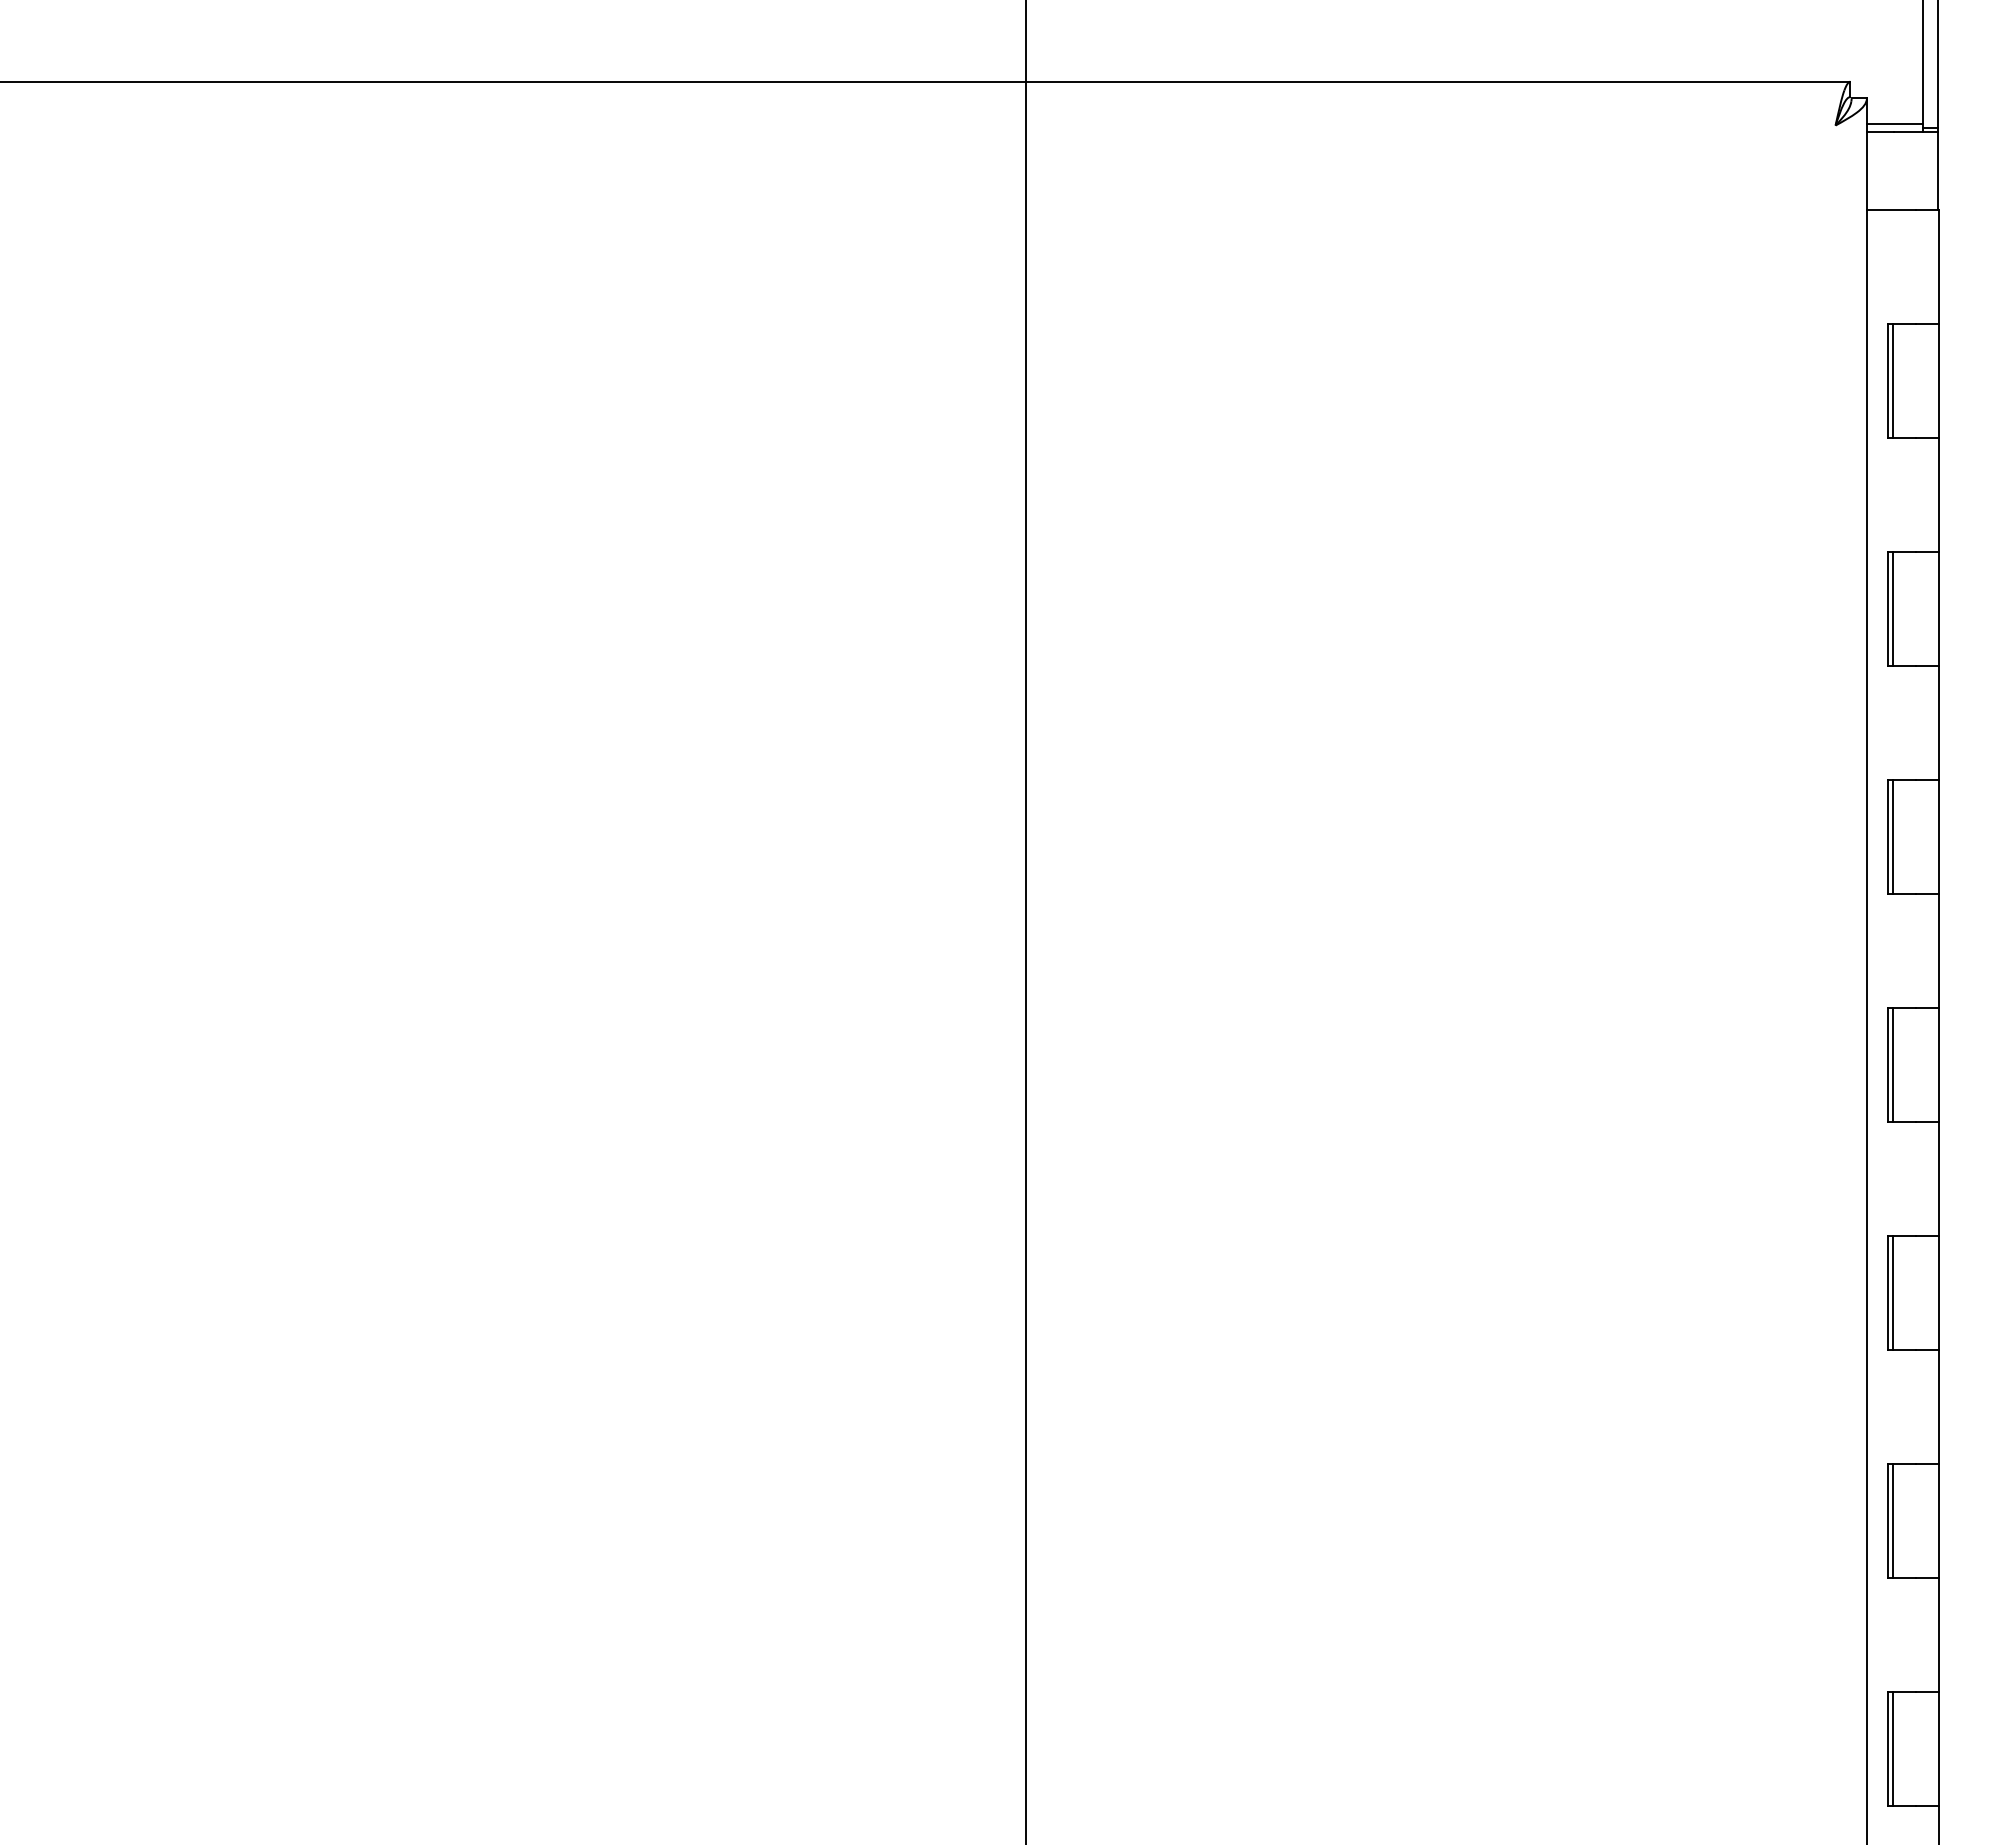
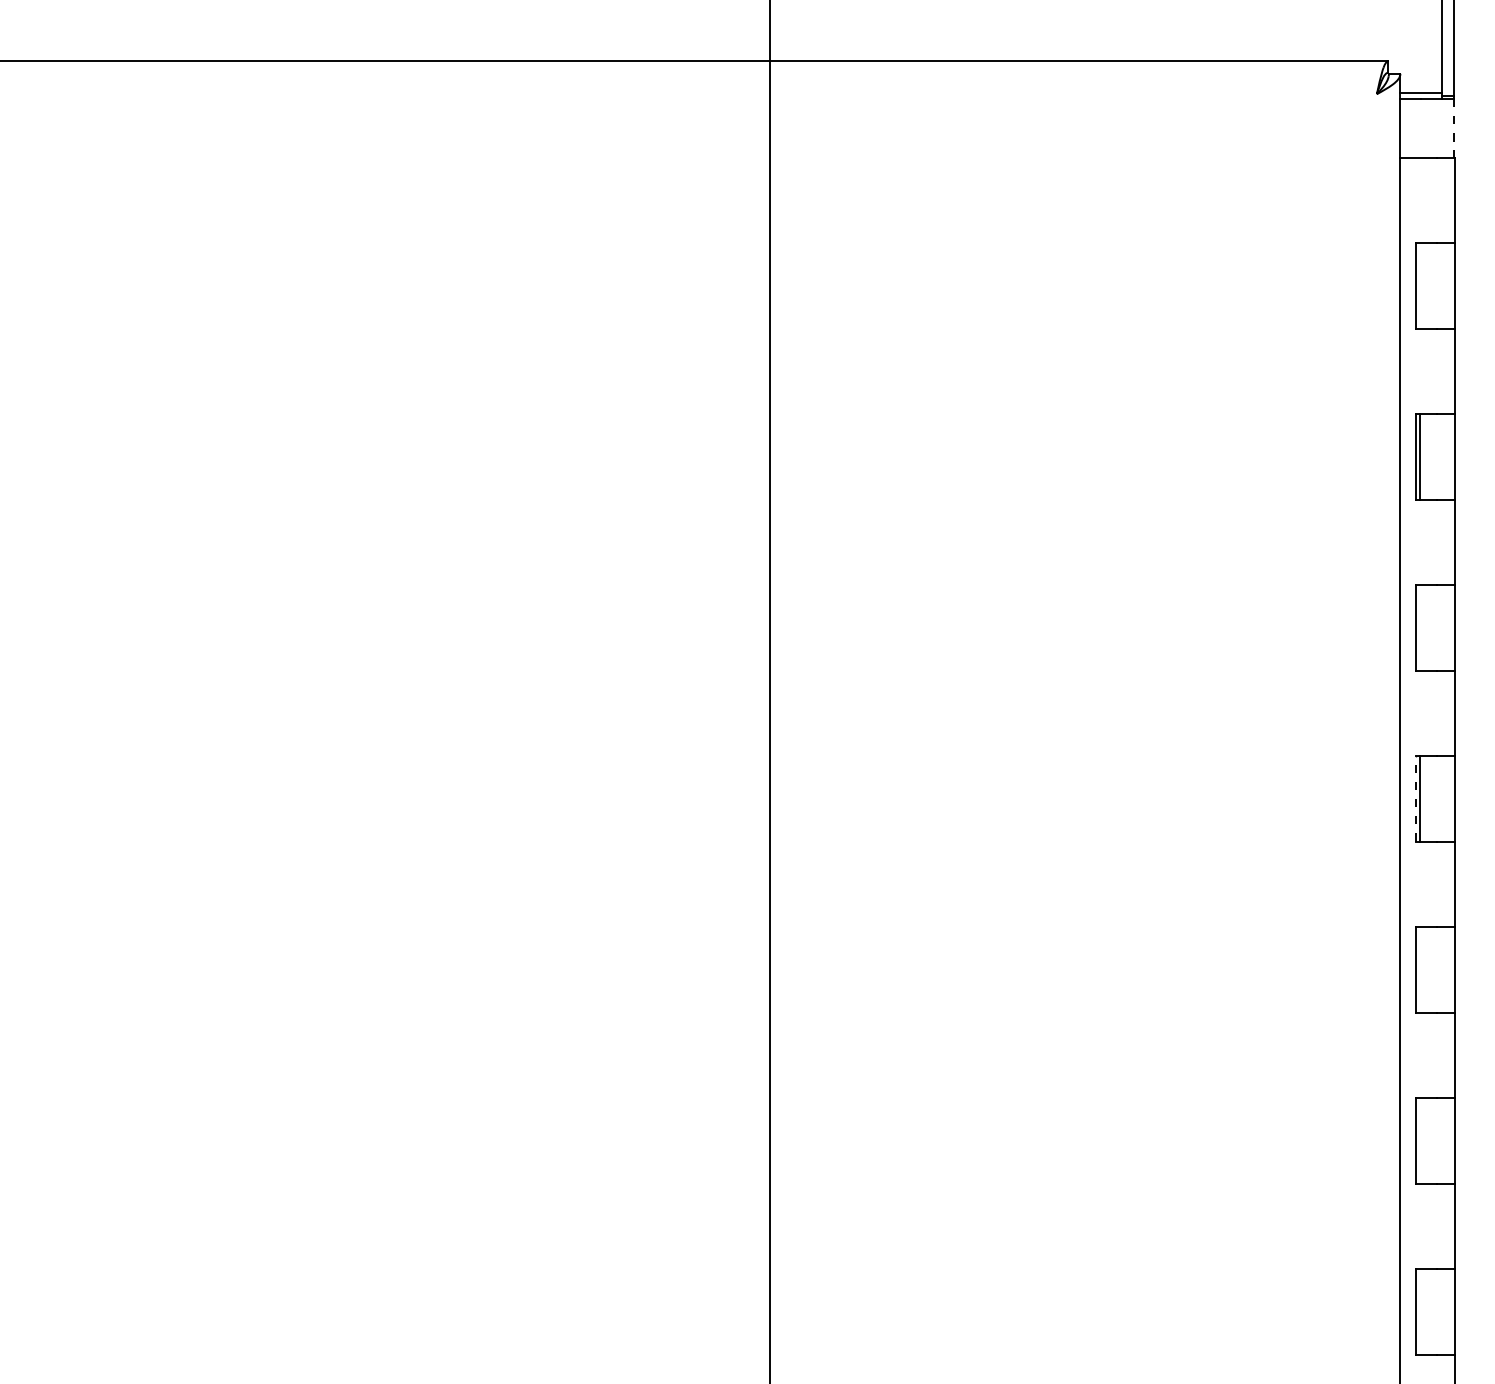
line: (1938, 171) -> (1454, 128), solid -> dashed
line: (1892, 380) -> (1419, 285), removed
line: (1892, 836) -> (1419, 627), removed
line: (1887, 1064) -> (1415, 798), solid -> dashed
line: (1892, 1292) -> (1419, 969), removed
line: (1892, 1520) -> (1419, 1140), removed
line: (1892, 1748) -> (1419, 1311), removed

